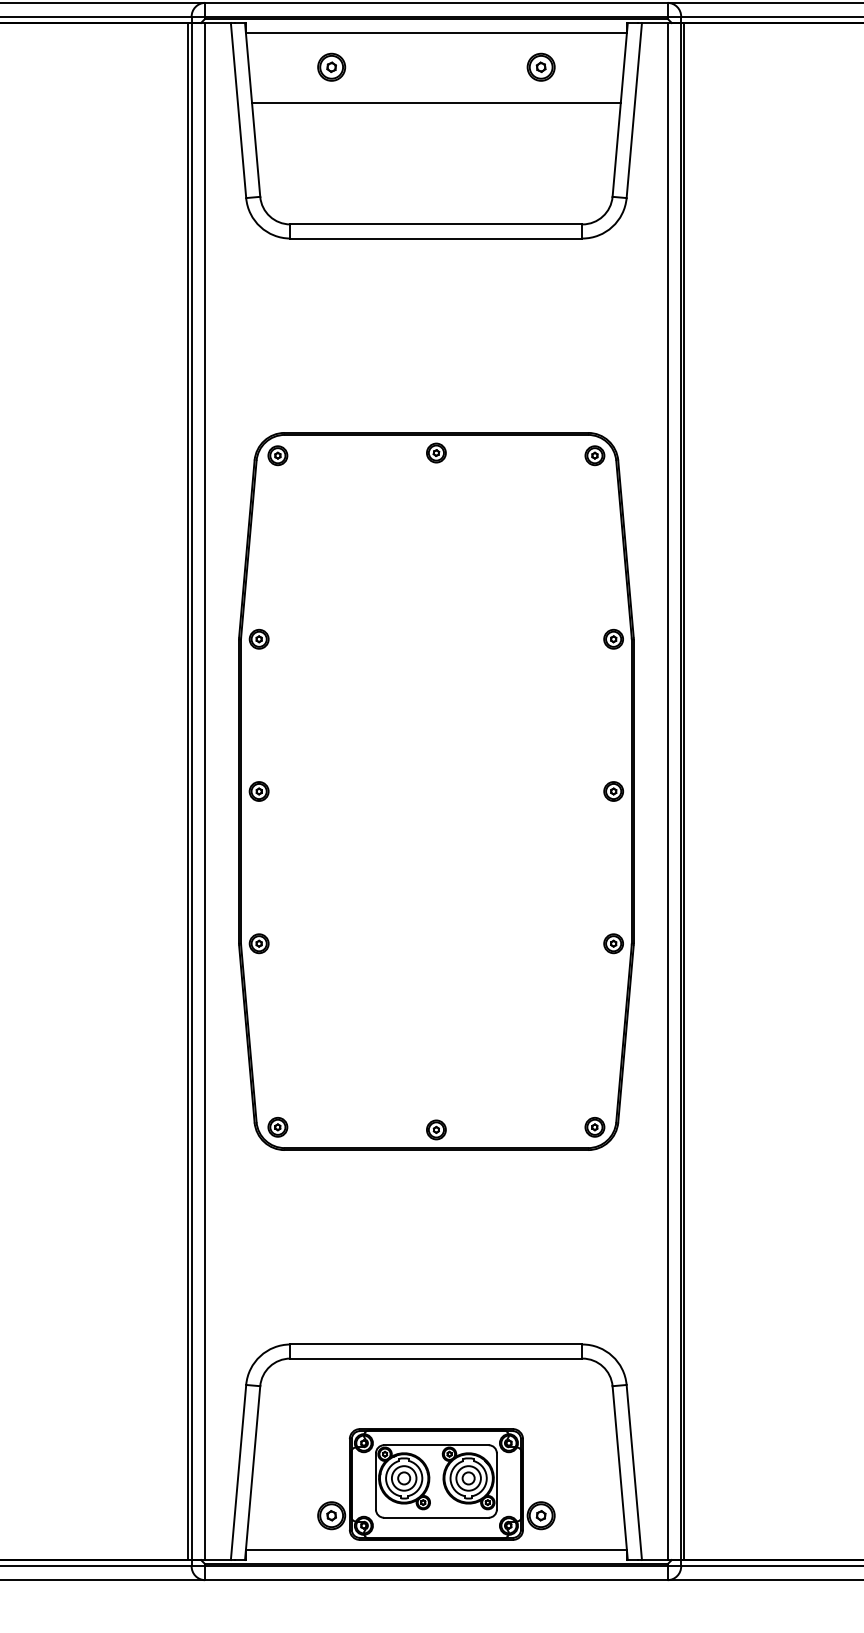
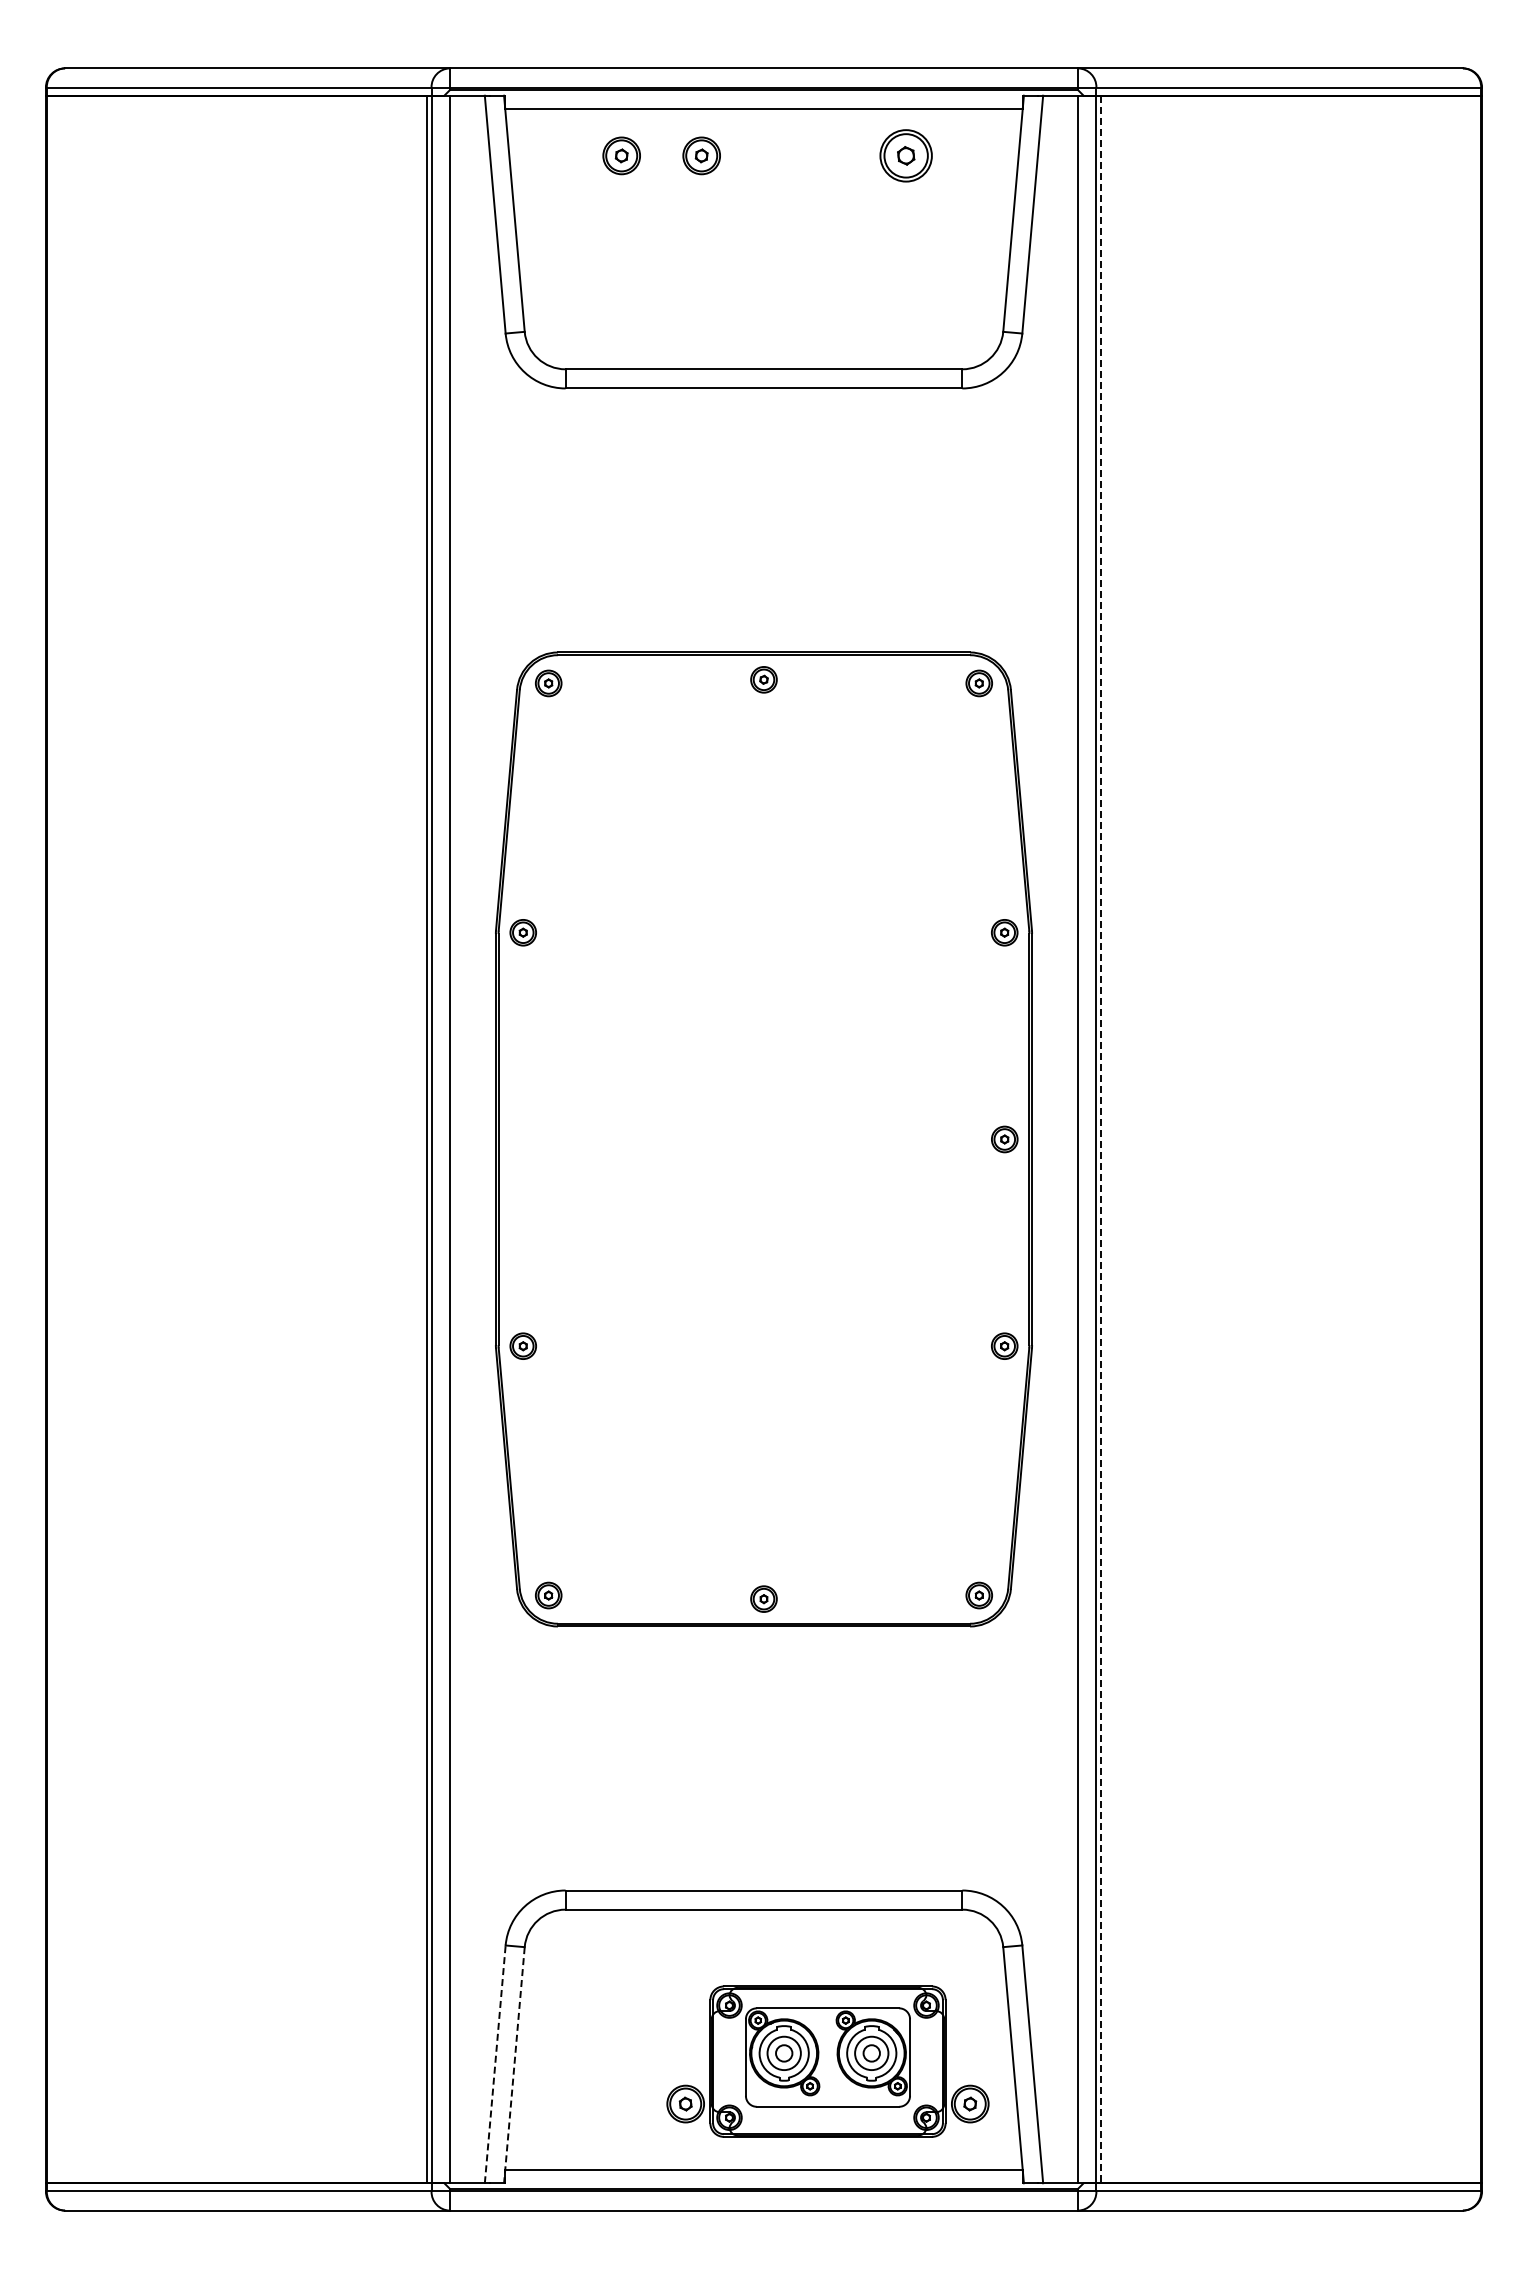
part: (390, 67) -> (701, 155), added
part: (541, 67) -> (906, 155), size x1.4
line: (436, 103) -> (763, 205), removed
part: (258, 791) -> (522, 1139), removed
line: (684, 791) -> (1100, 1139), solid -> dashed
line: (238, 1471) -> (495, 2063), solid -> dashed
line: (252, 1473) -> (514, 2065), solid -> dashed
part: (436, 1484) -> (827, 2061), moved

